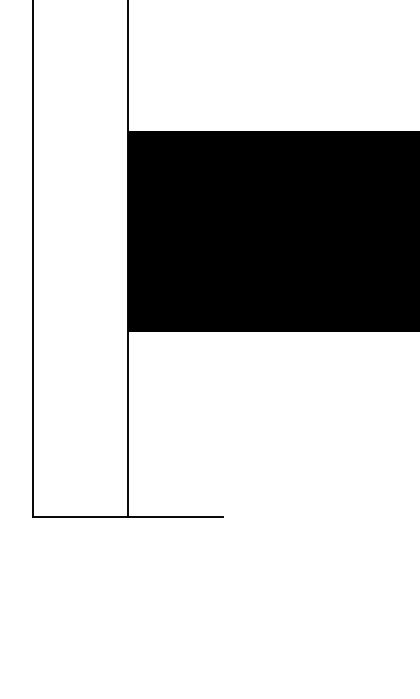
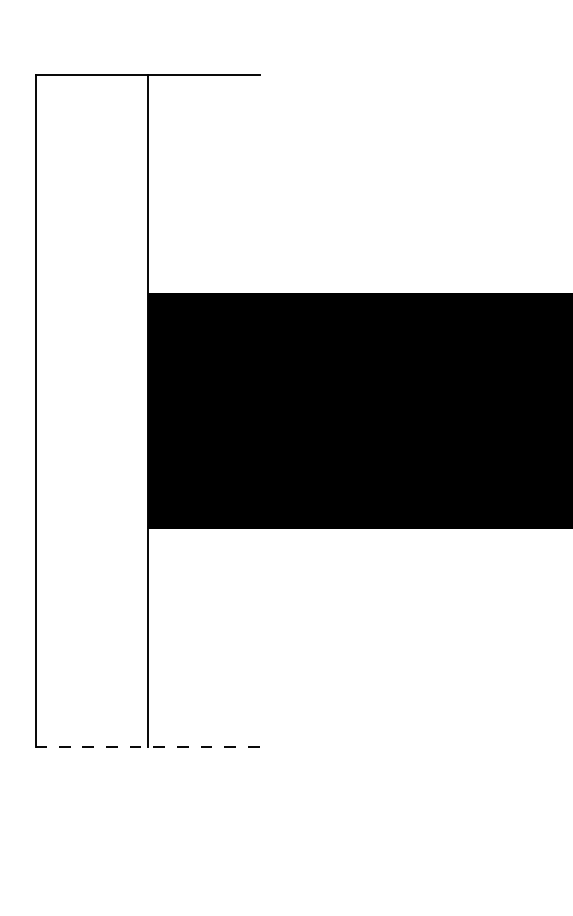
line: (128, 516) -> (147, 747), solid -> dashed

